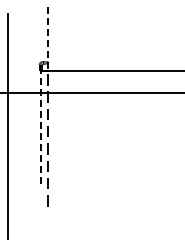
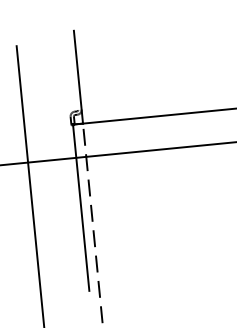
line: (47, 39) -> (78, 77), dashed -> solid
line: (40, 127) -> (80, 208), dashed -> solid

